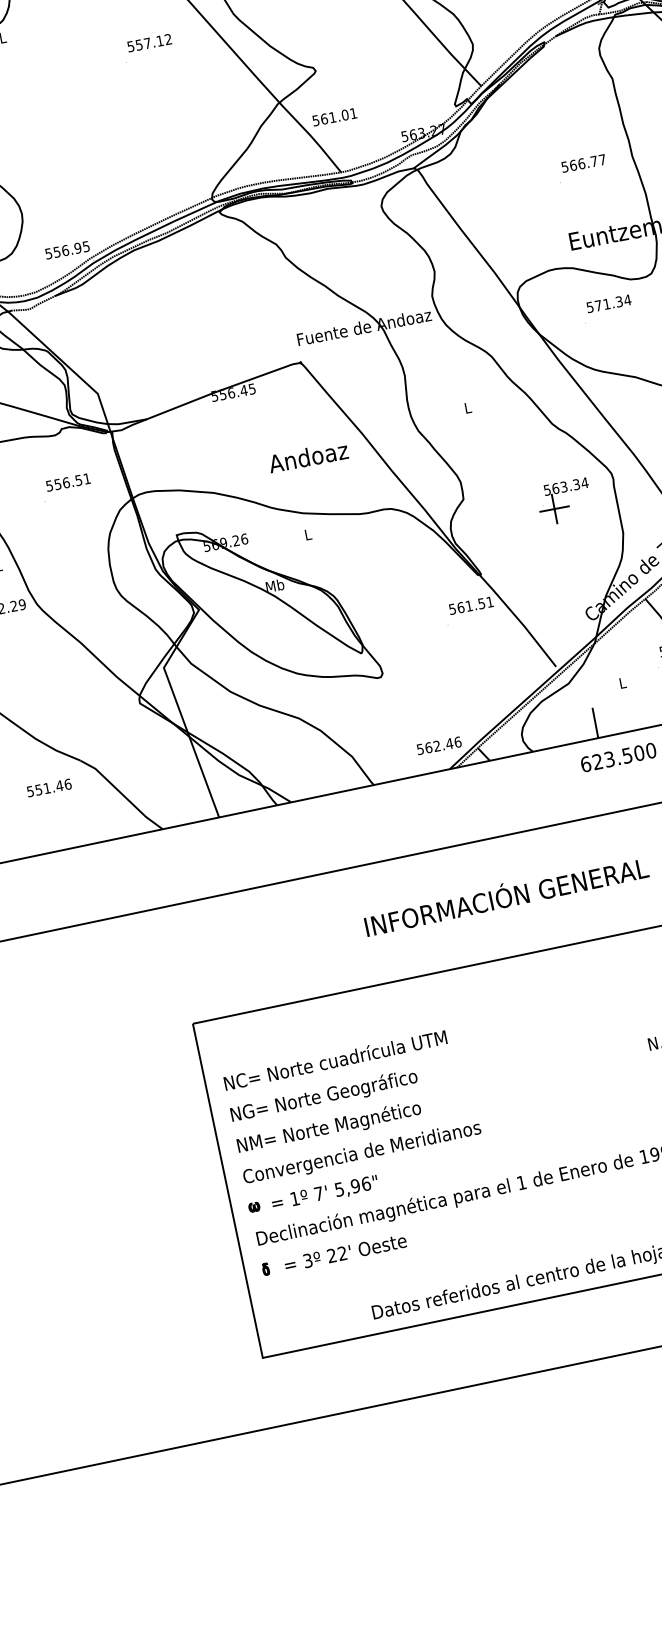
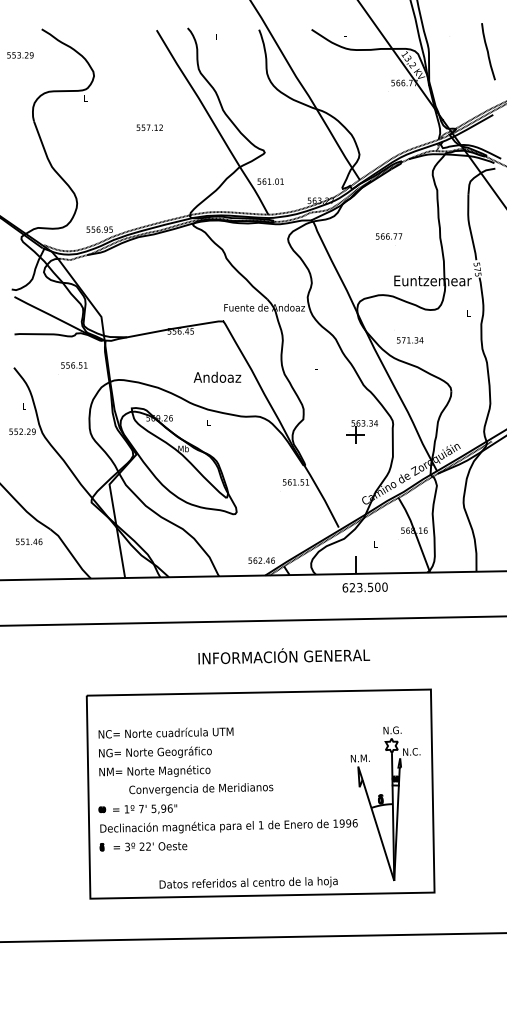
text: (149, 42) -> (149, 127), moved
text: (584, 163) -> (389, 236), moved
text: (609, 303) -> (410, 340), moved
text: (362, 1153) -> (201, 789), moved

